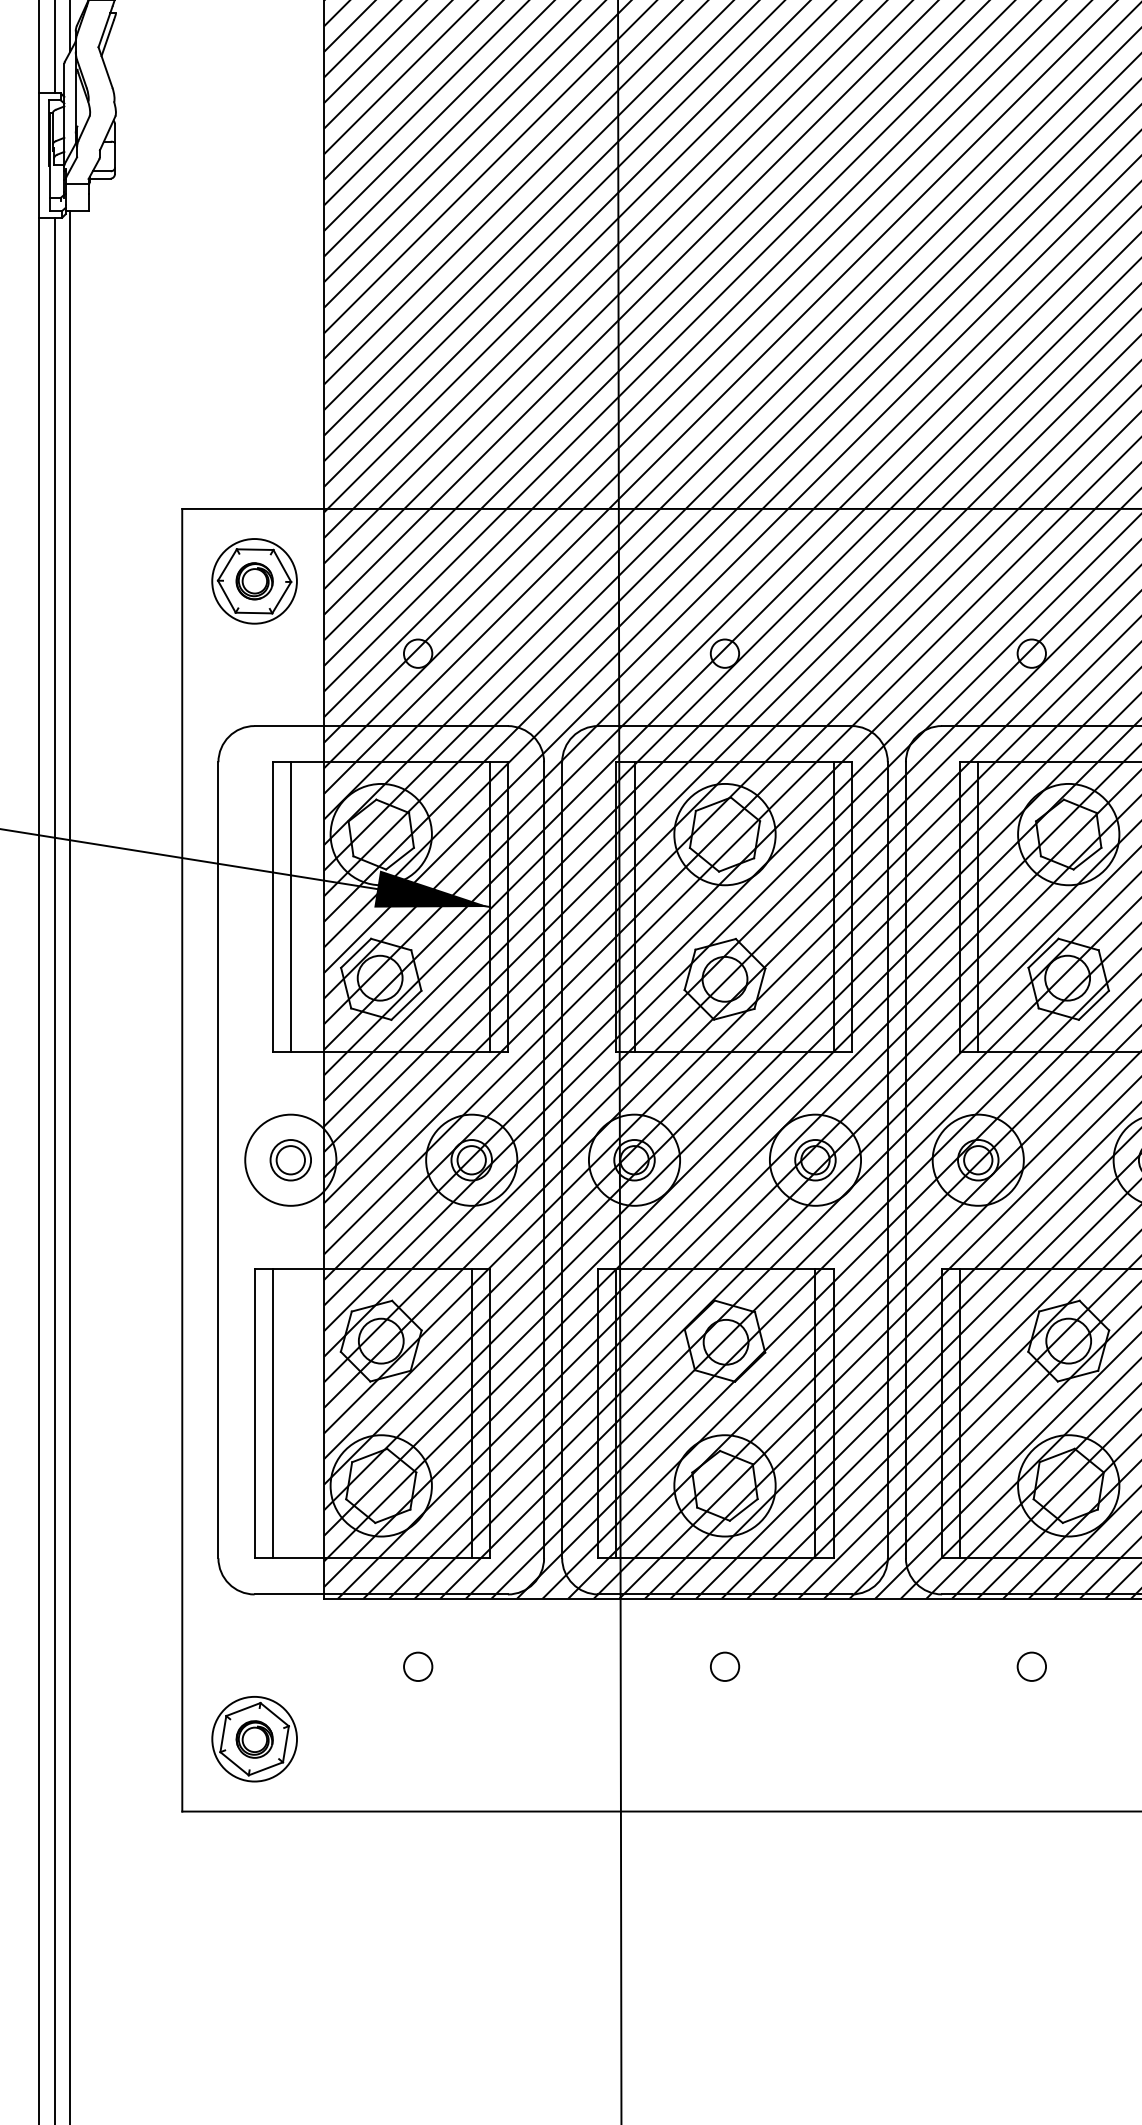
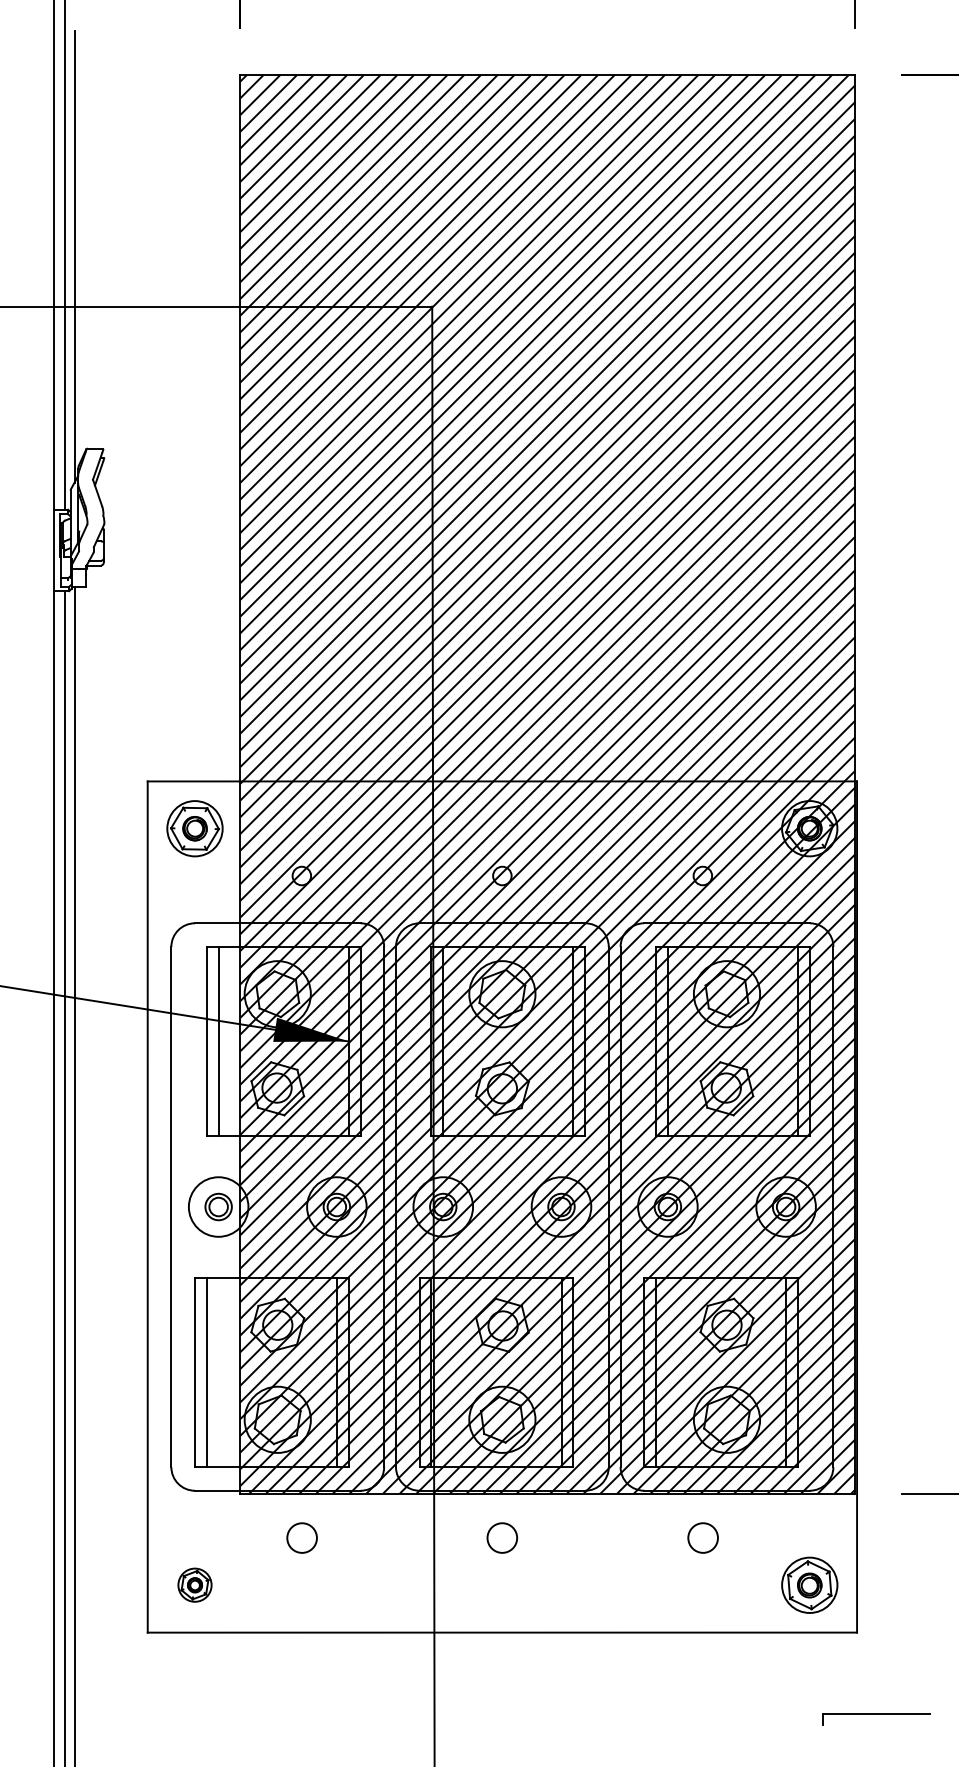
circle: (417, 1665) -> (301, 1537), size x1.6
circle: (725, 1665) -> (502, 1537), size x1.6
circle: (1031, 1665) -> (702, 1537), size x1.6
part: (253, 1737) -> (194, 1584), size x0.6

